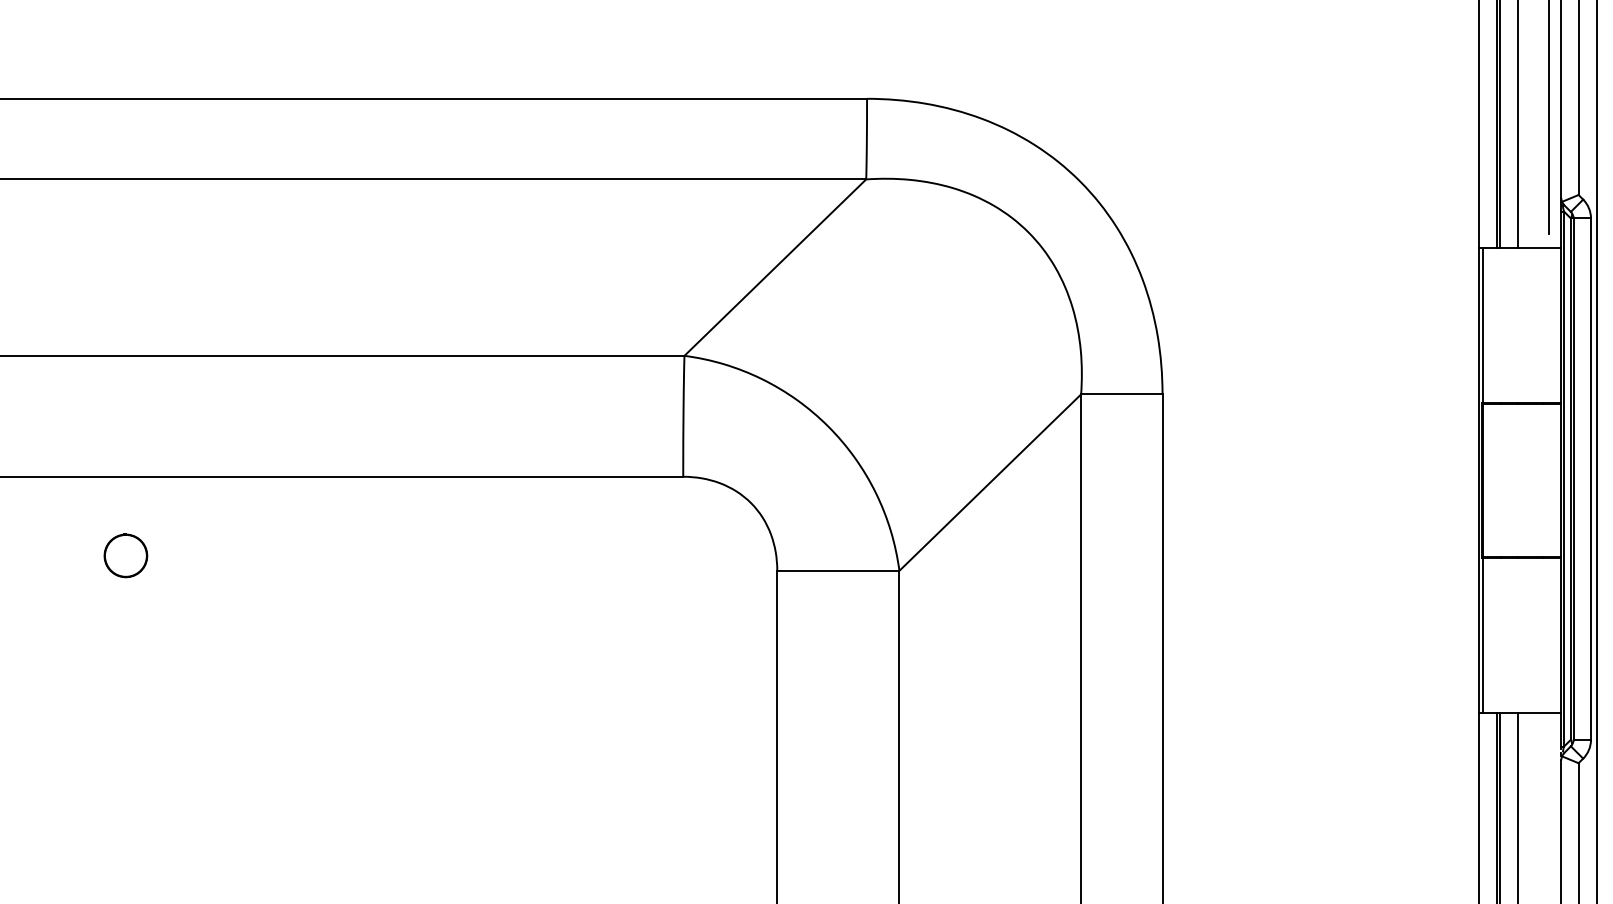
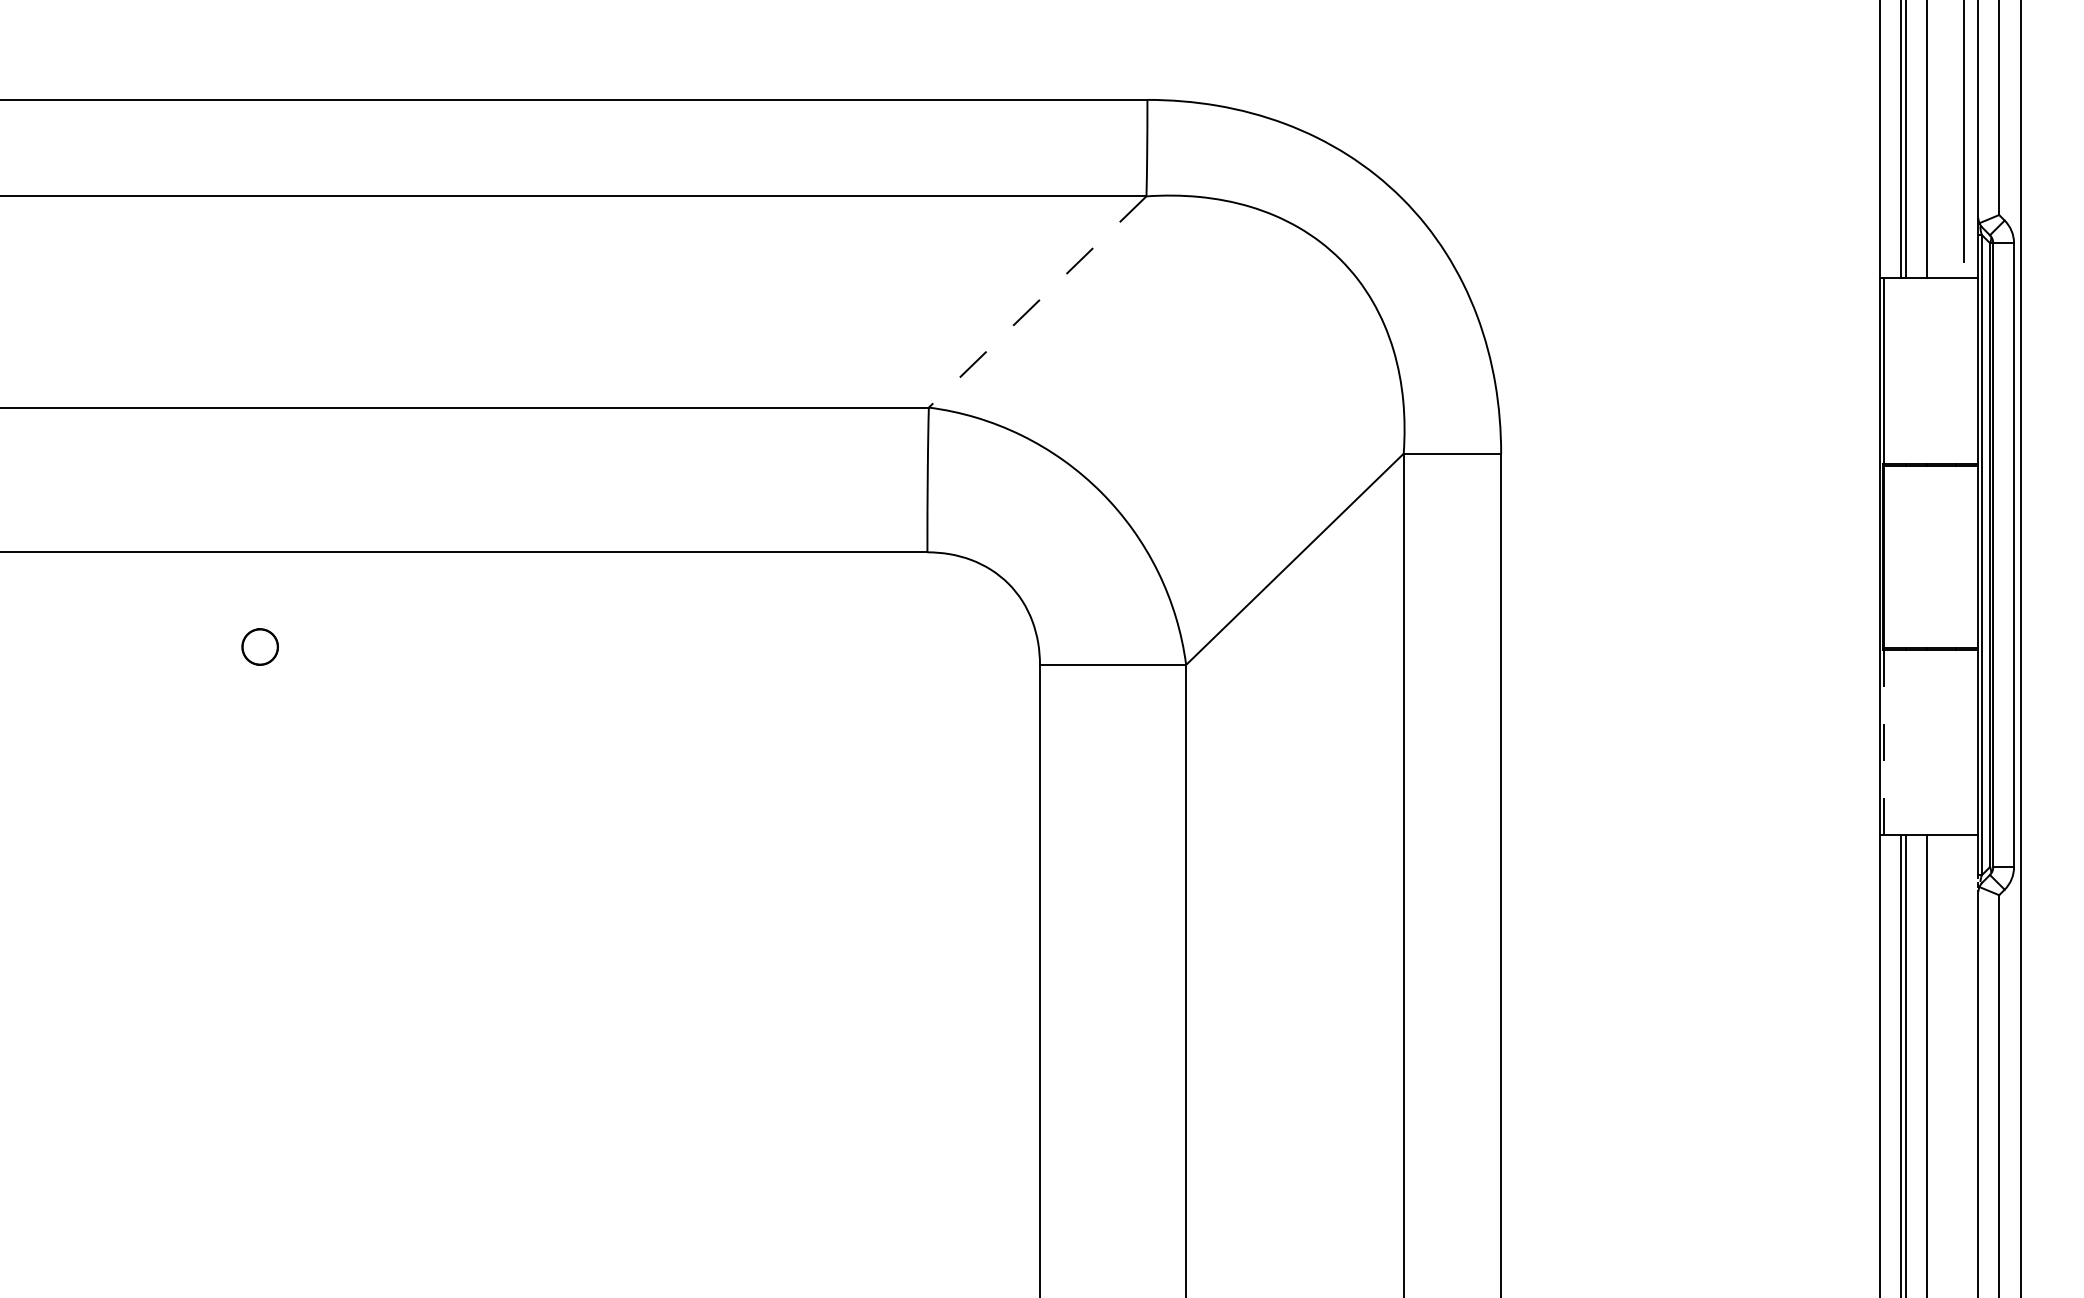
line: (775, 268) -> (1037, 302), solid -> dashed
part: (125, 555) -> (259, 646), size x0.7
line: (1482, 635) -> (1884, 742), solid -> dashed

